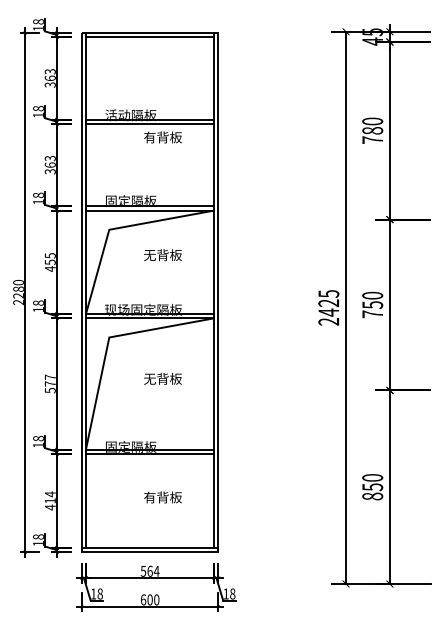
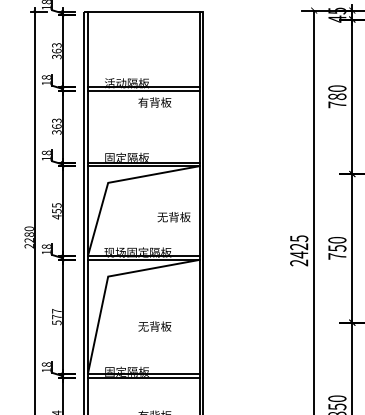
line: (149, 37) -> (143, 15), removed
text: (162, 255) -> (173, 217), moved
text: (162, 378) -> (154, 326), moved

